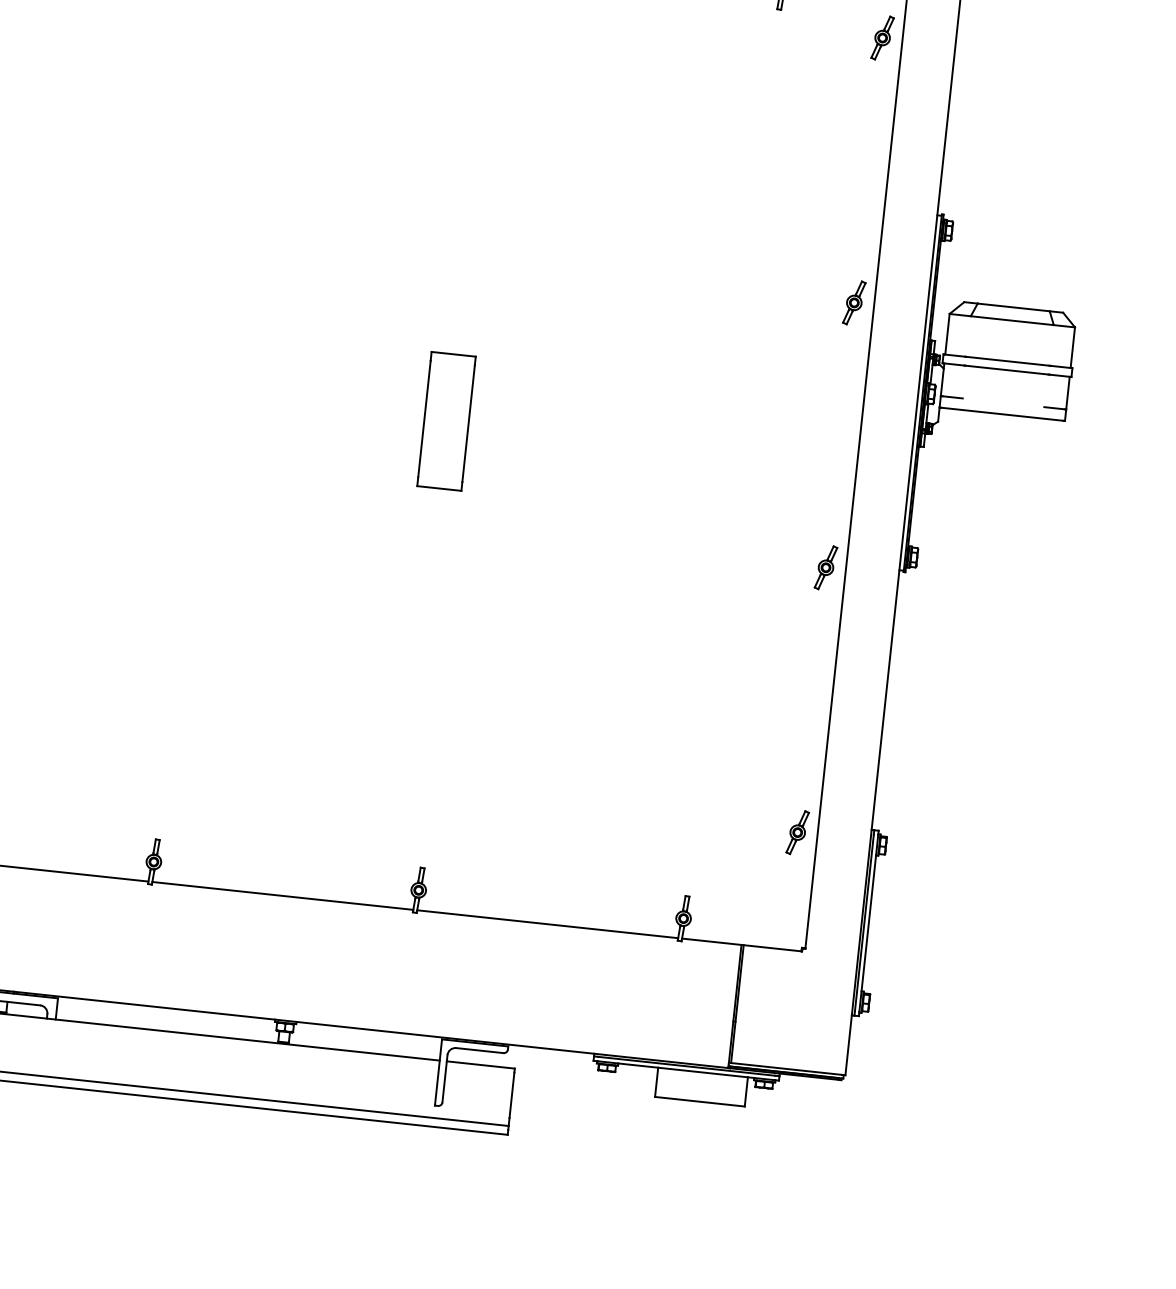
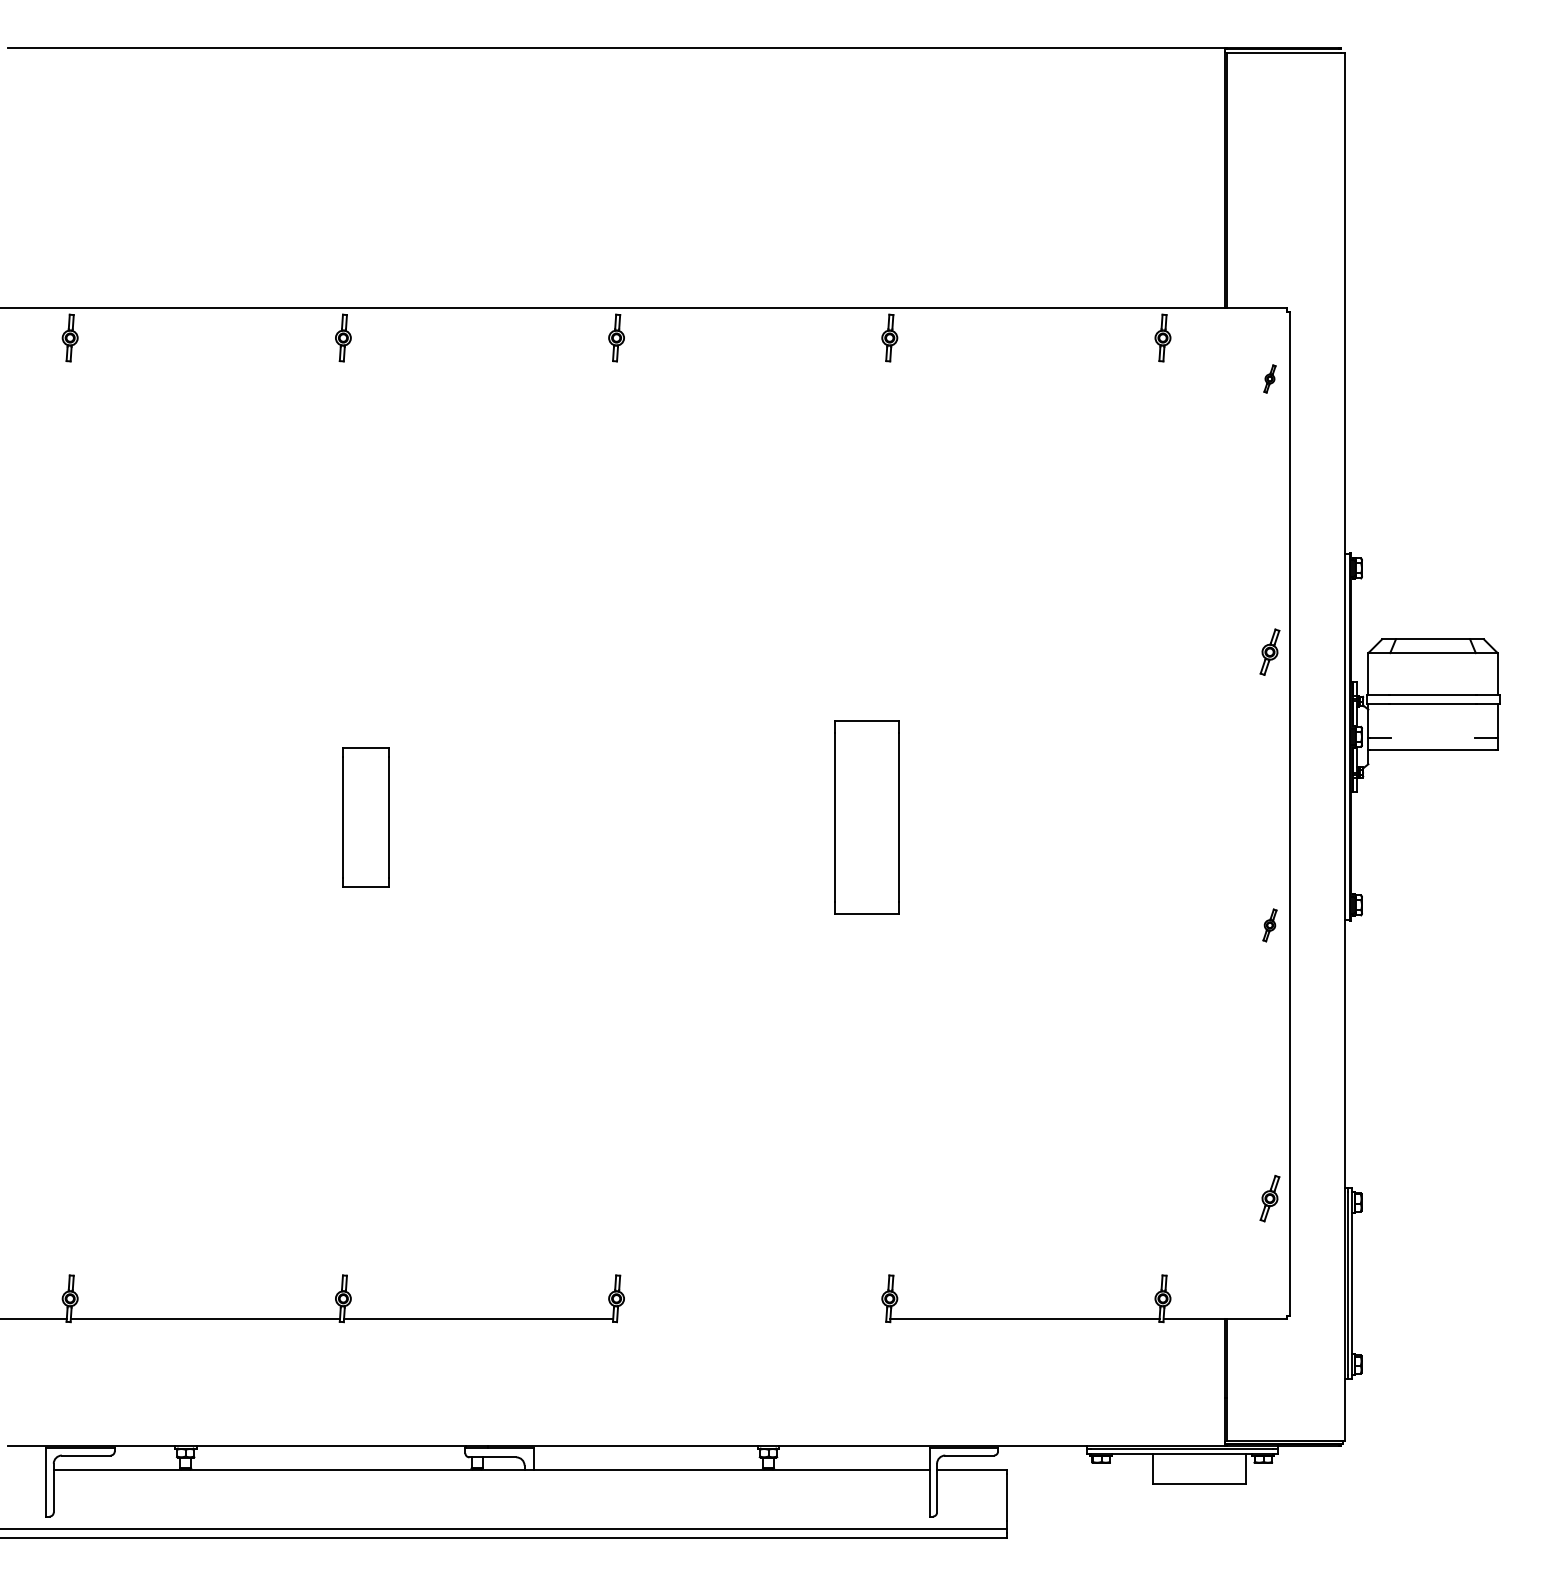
part: (882, 37) -> (1269, 378), size x0.6
part: (446, 421) -> (866, 817), size x1.4
part: (825, 567) -> (1269, 925), size x0.7
line: (282, 896) -> (751, 1319), removed

